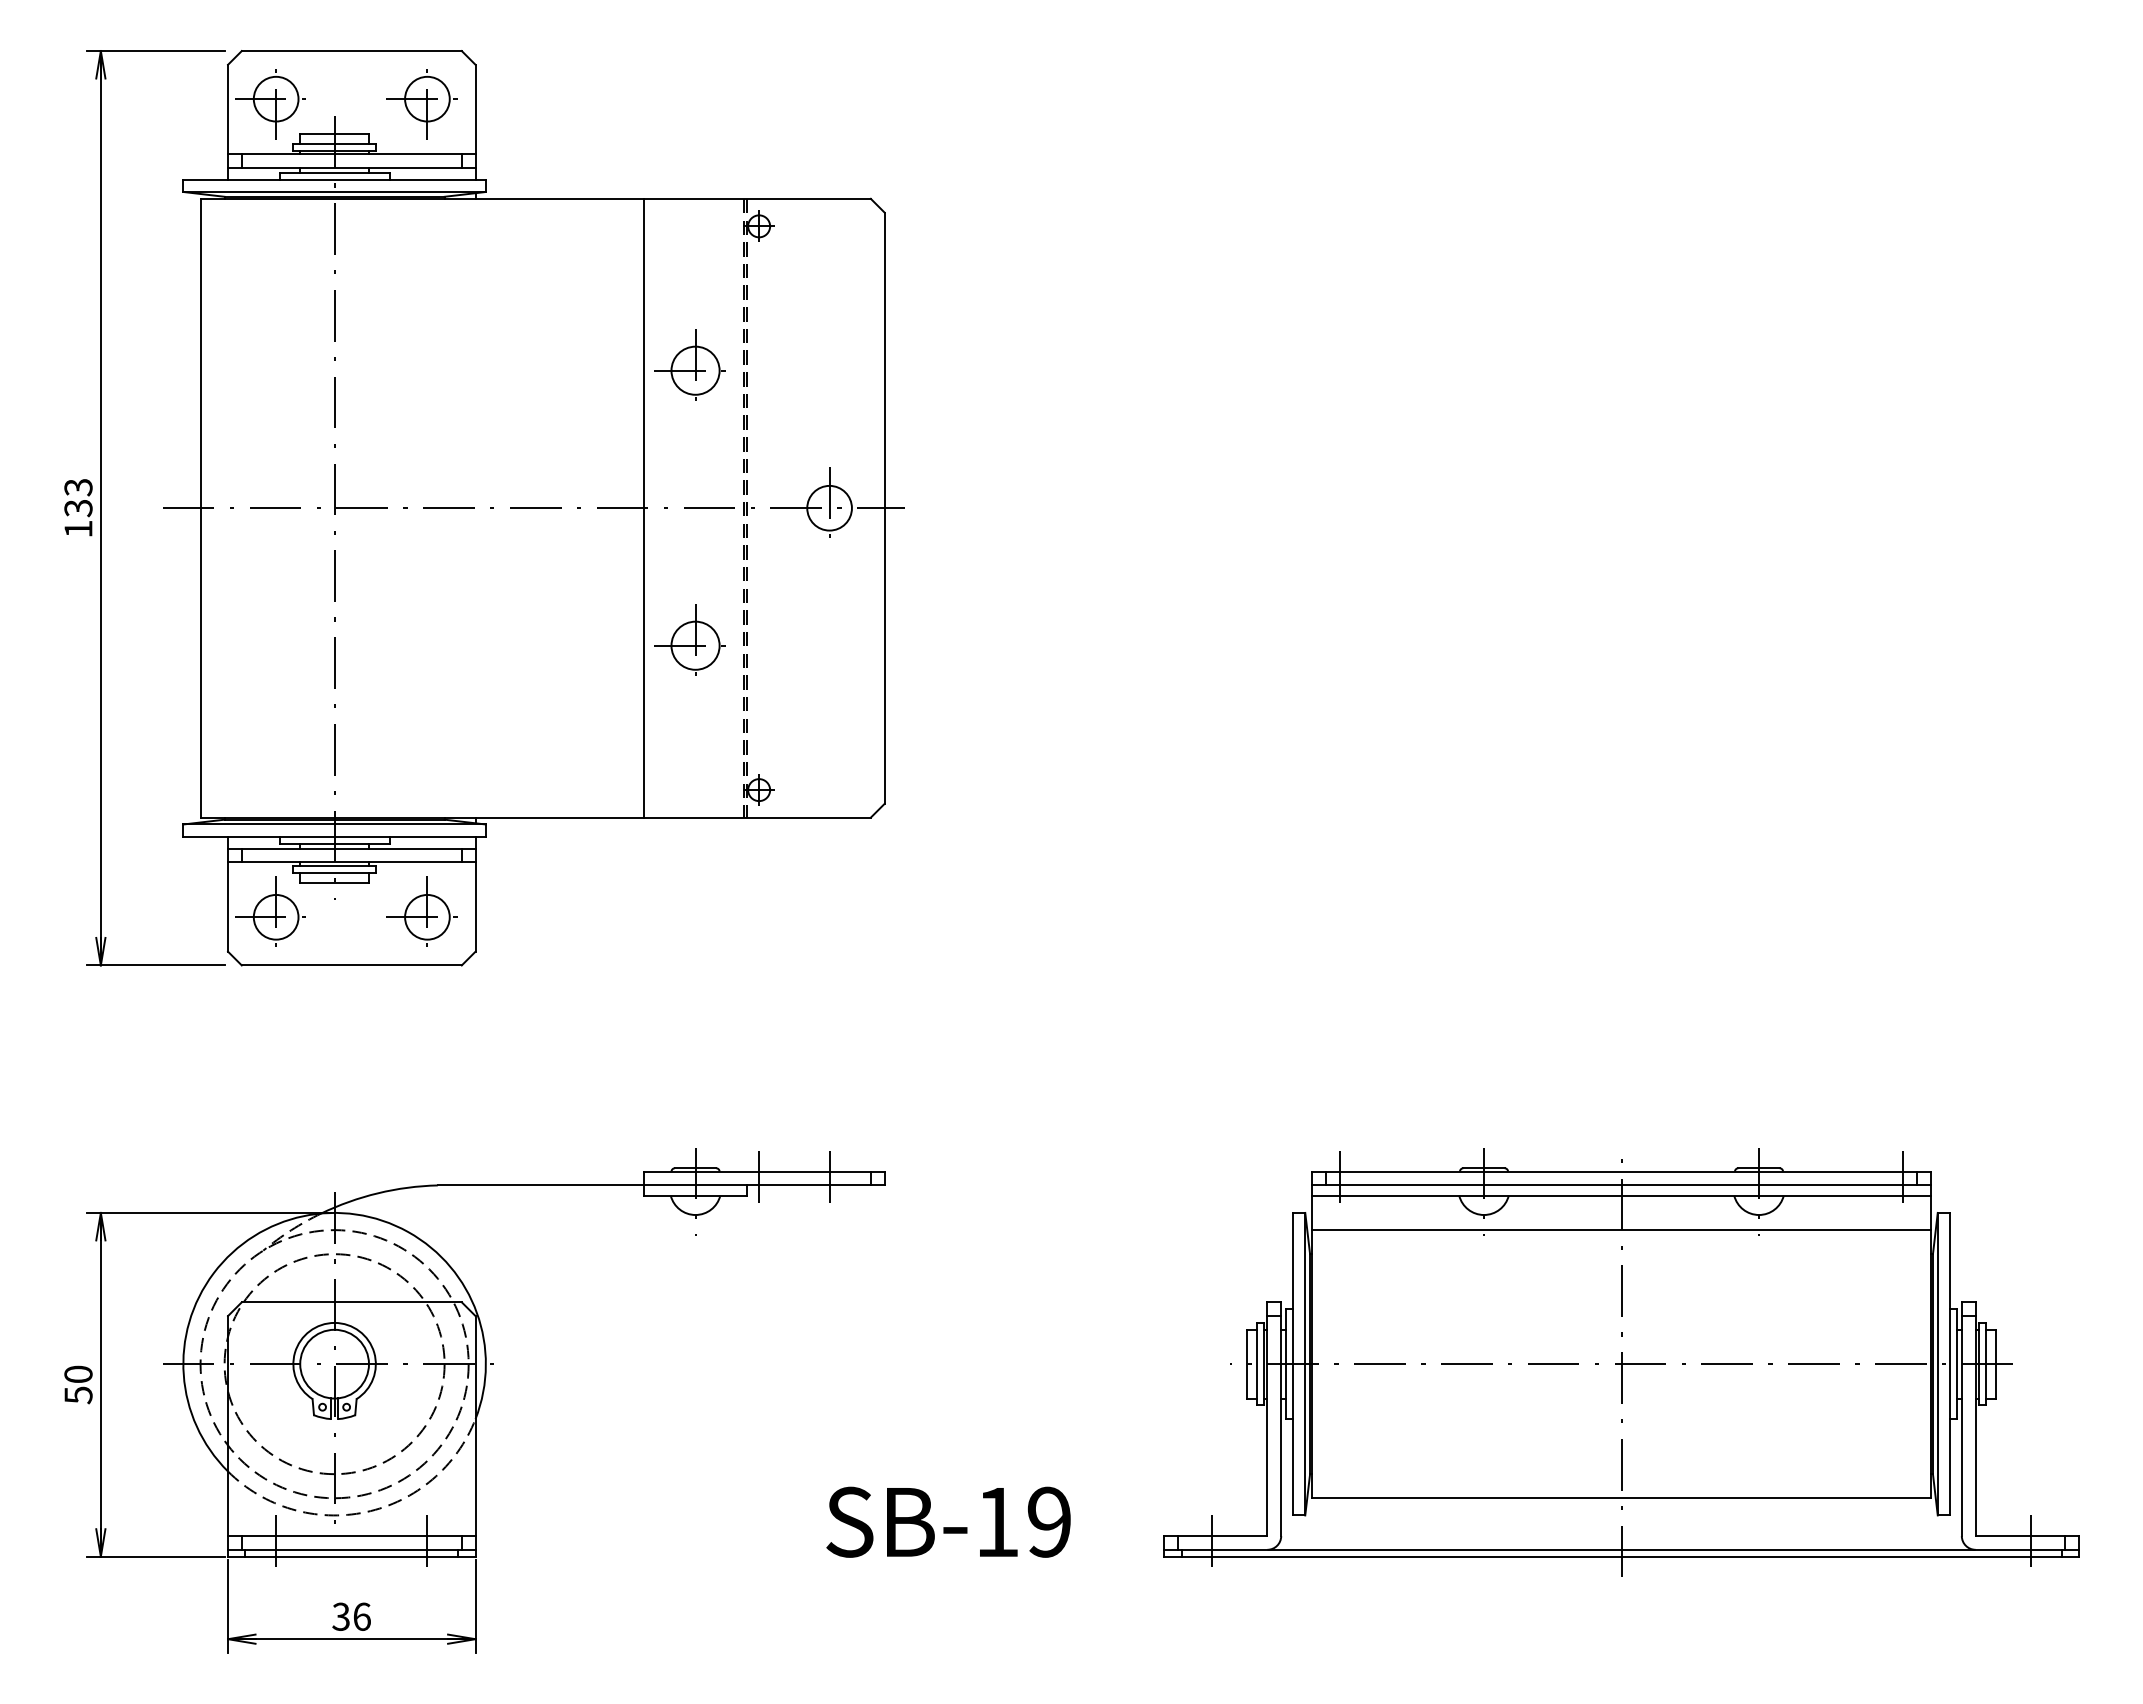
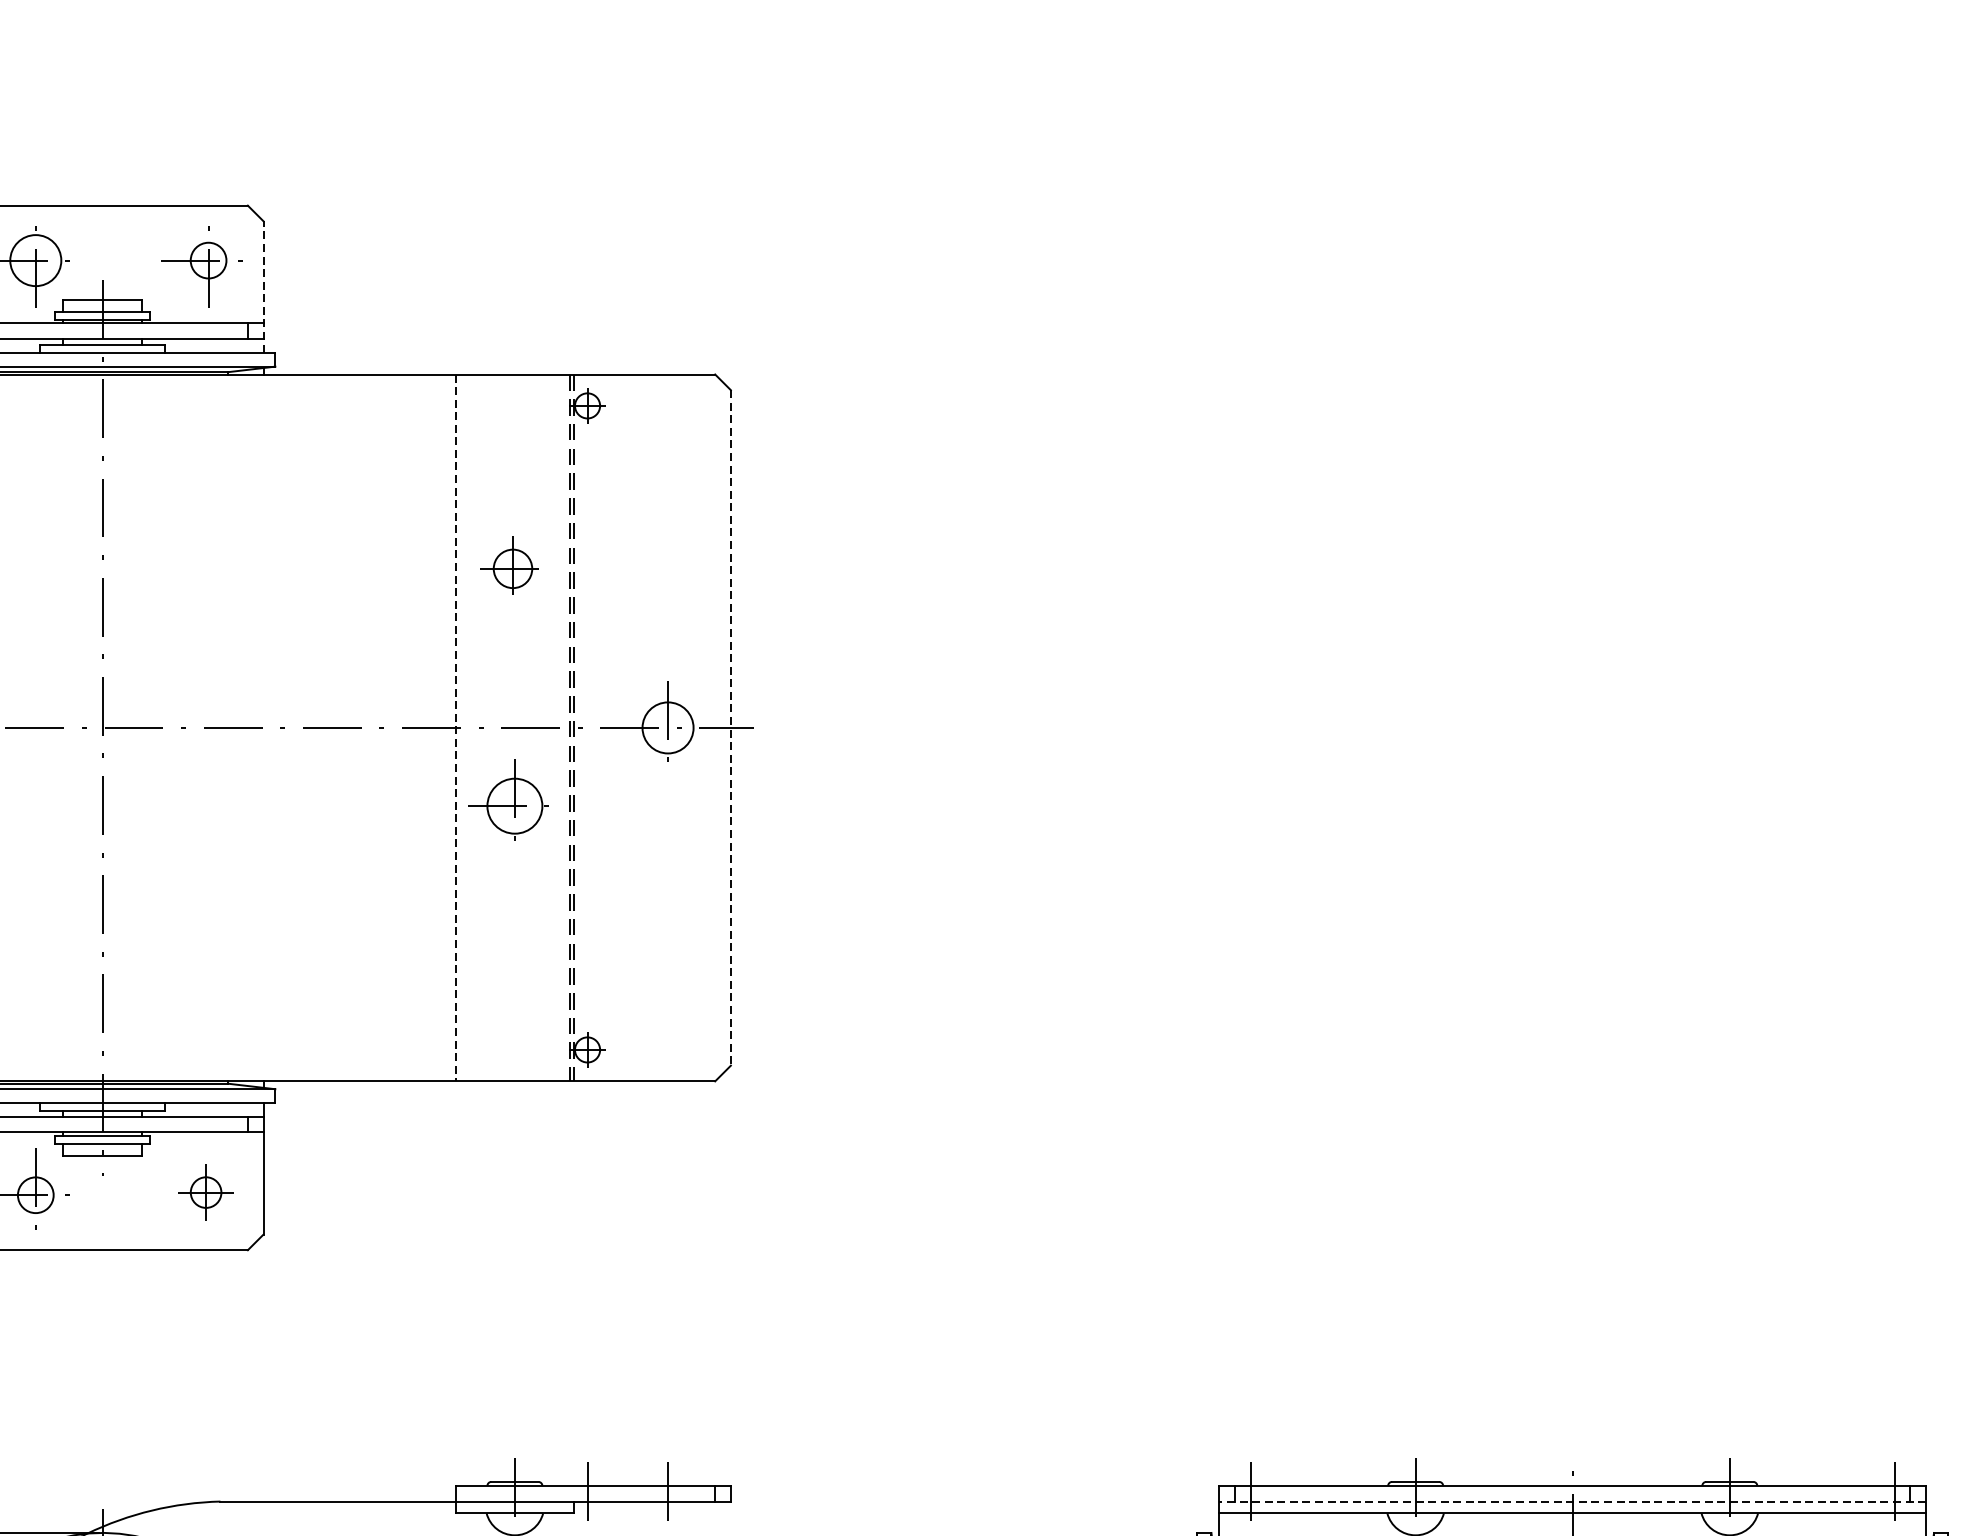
circle: (427, 98) -> (208, 259), size x0.7
line: (475, 121) -> (263, 286), solid -> dashed
part: (689, 364) -> (507, 563), size x0.7
line: (643, 508) -> (455, 728), solid -> dashed
line: (884, 508) -> (730, 728), solid -> dashed
part: (689, 639) -> (507, 799), moved
part: (421, 911) -> (201, 1188), size x0.6
circle: (275, 916) -> (35, 1194), size x0.7
line: (1621, 1185) -> (1572, 1501), solid -> dashed

